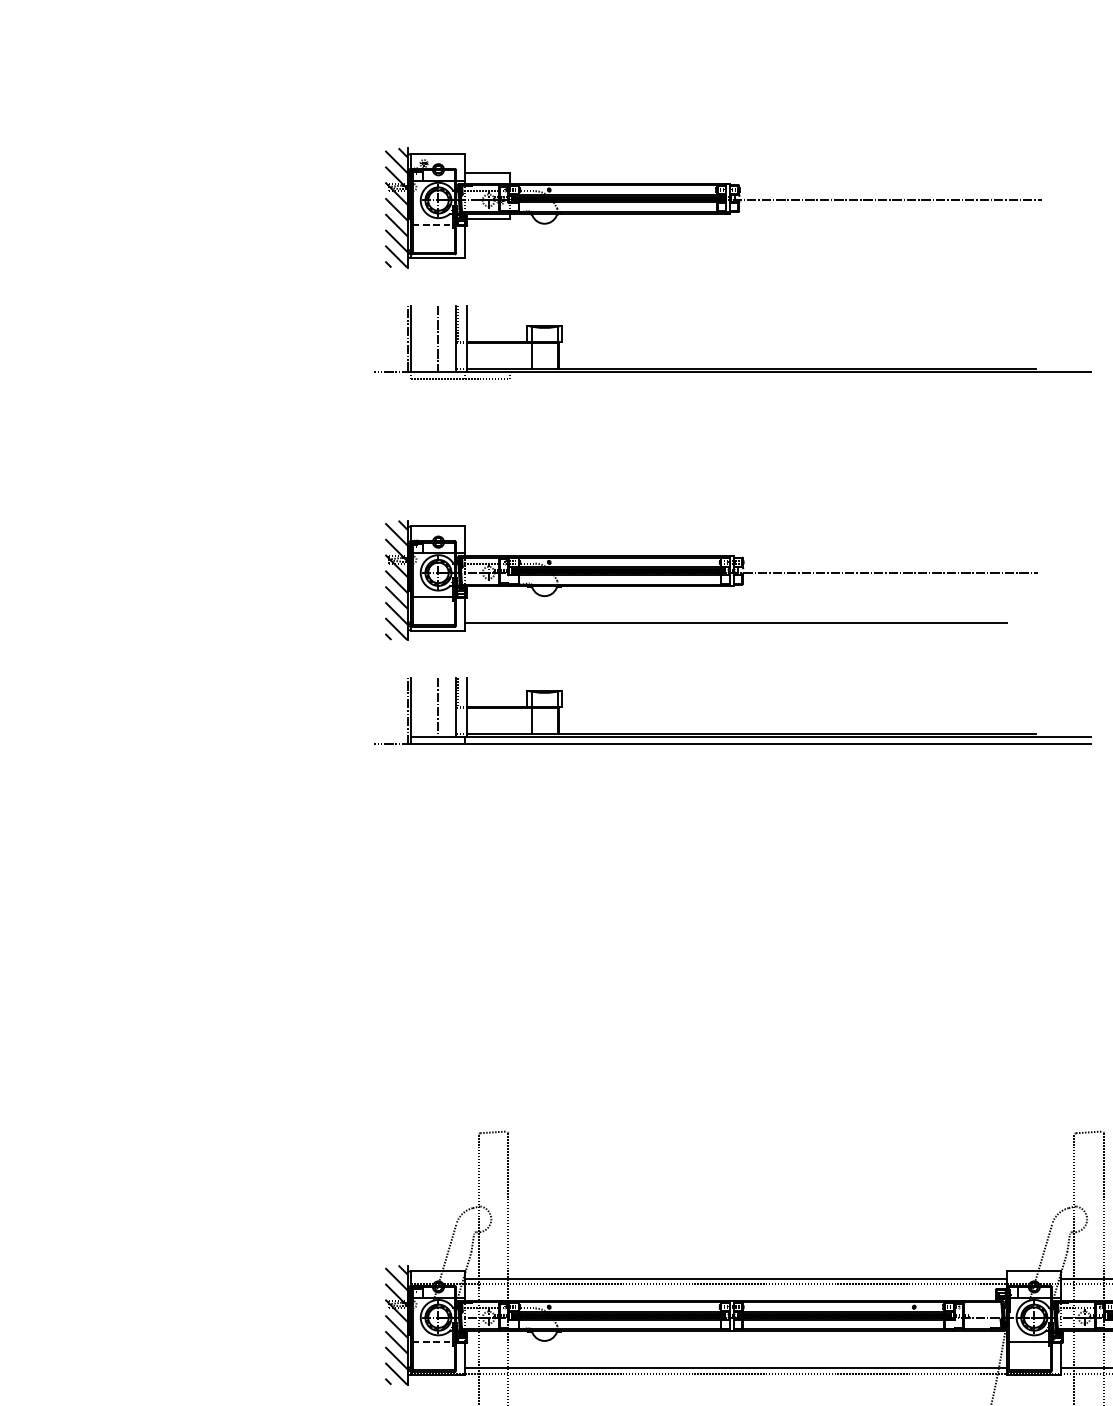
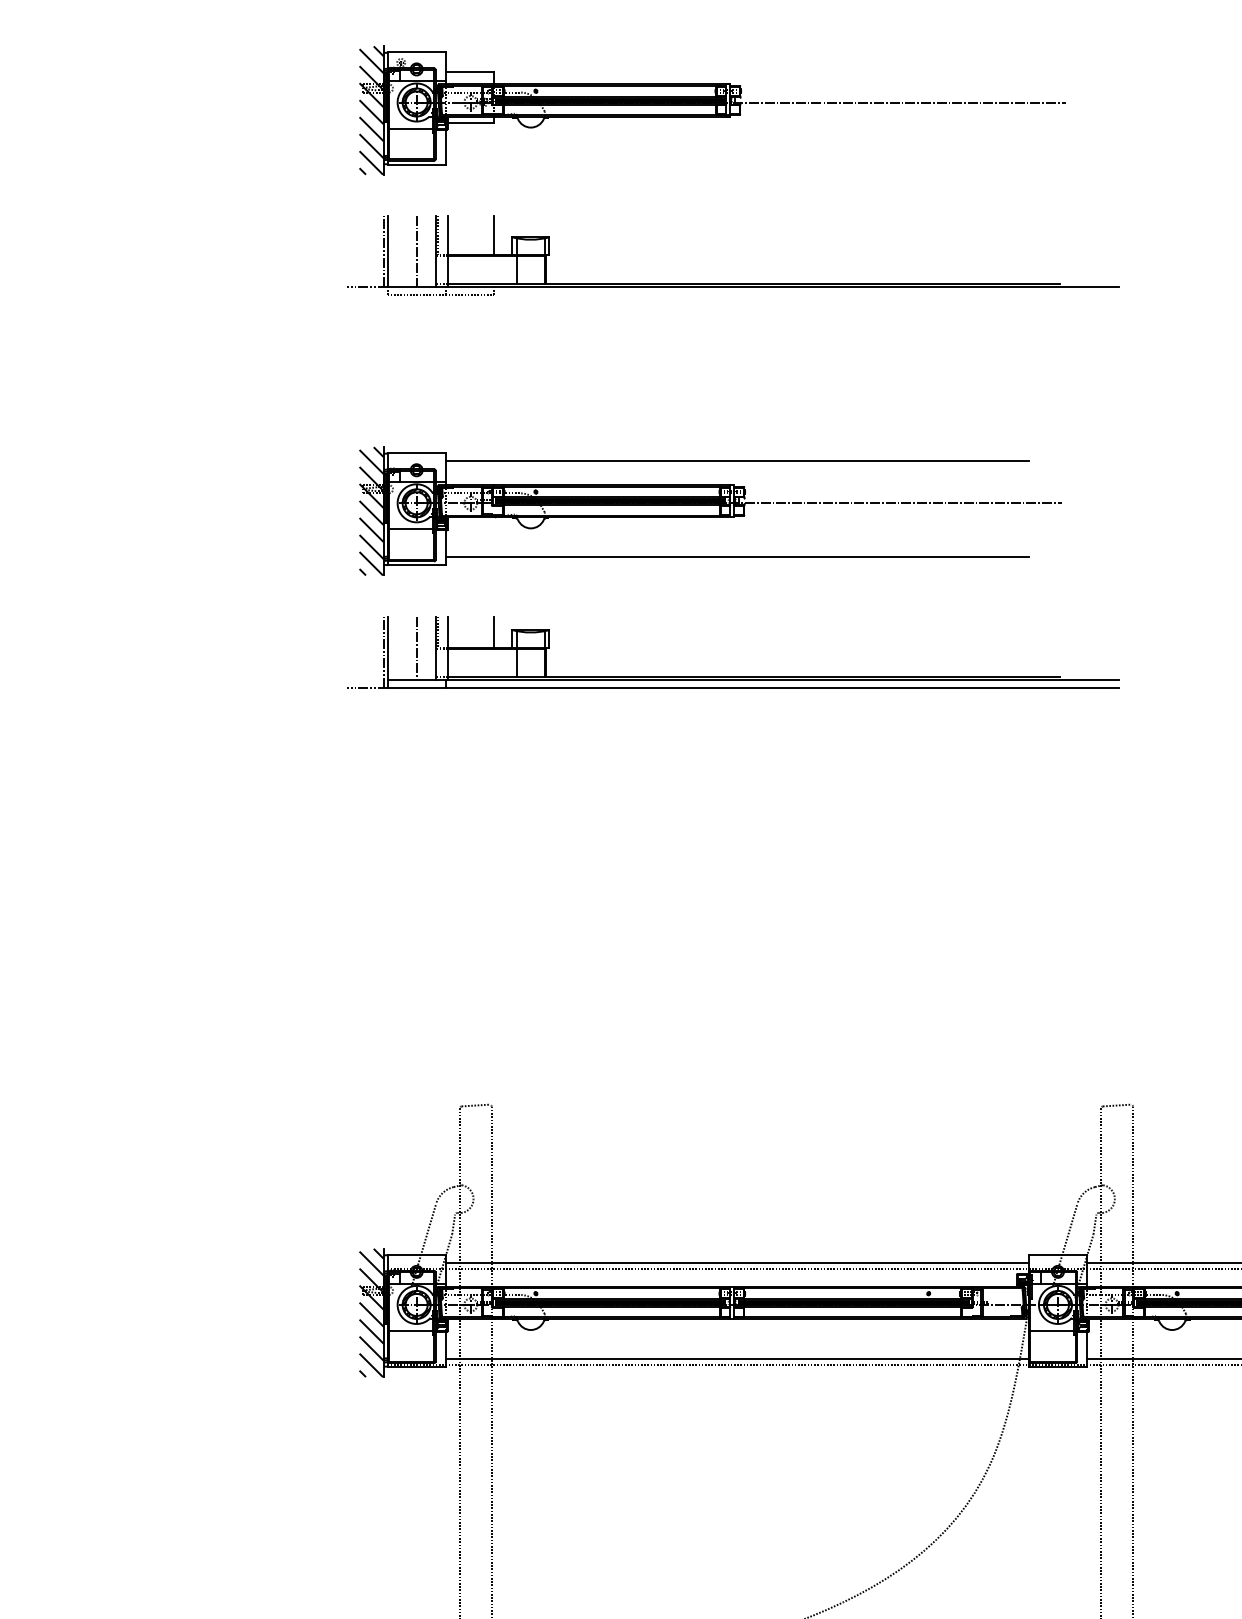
line: (432, 224) -> (410, 128), dashed -> solid
line: (509, 323) -> (493, 234), added
line: (735, 534) -> (736, 461), added
line: (509, 691) -> (493, 631), added
line: (432, 1341) -> (410, 1330), dashed -> solid

